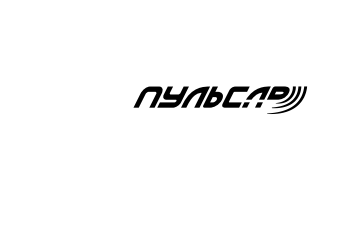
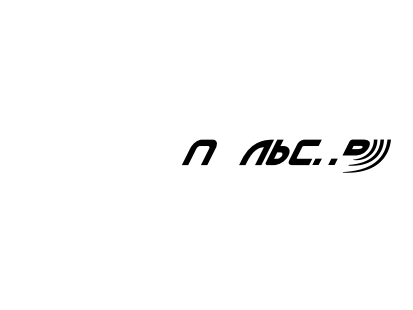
fill: (258, 93) -> (332, 147), removed
fill: (173, 97) -> (229, 152), removed

